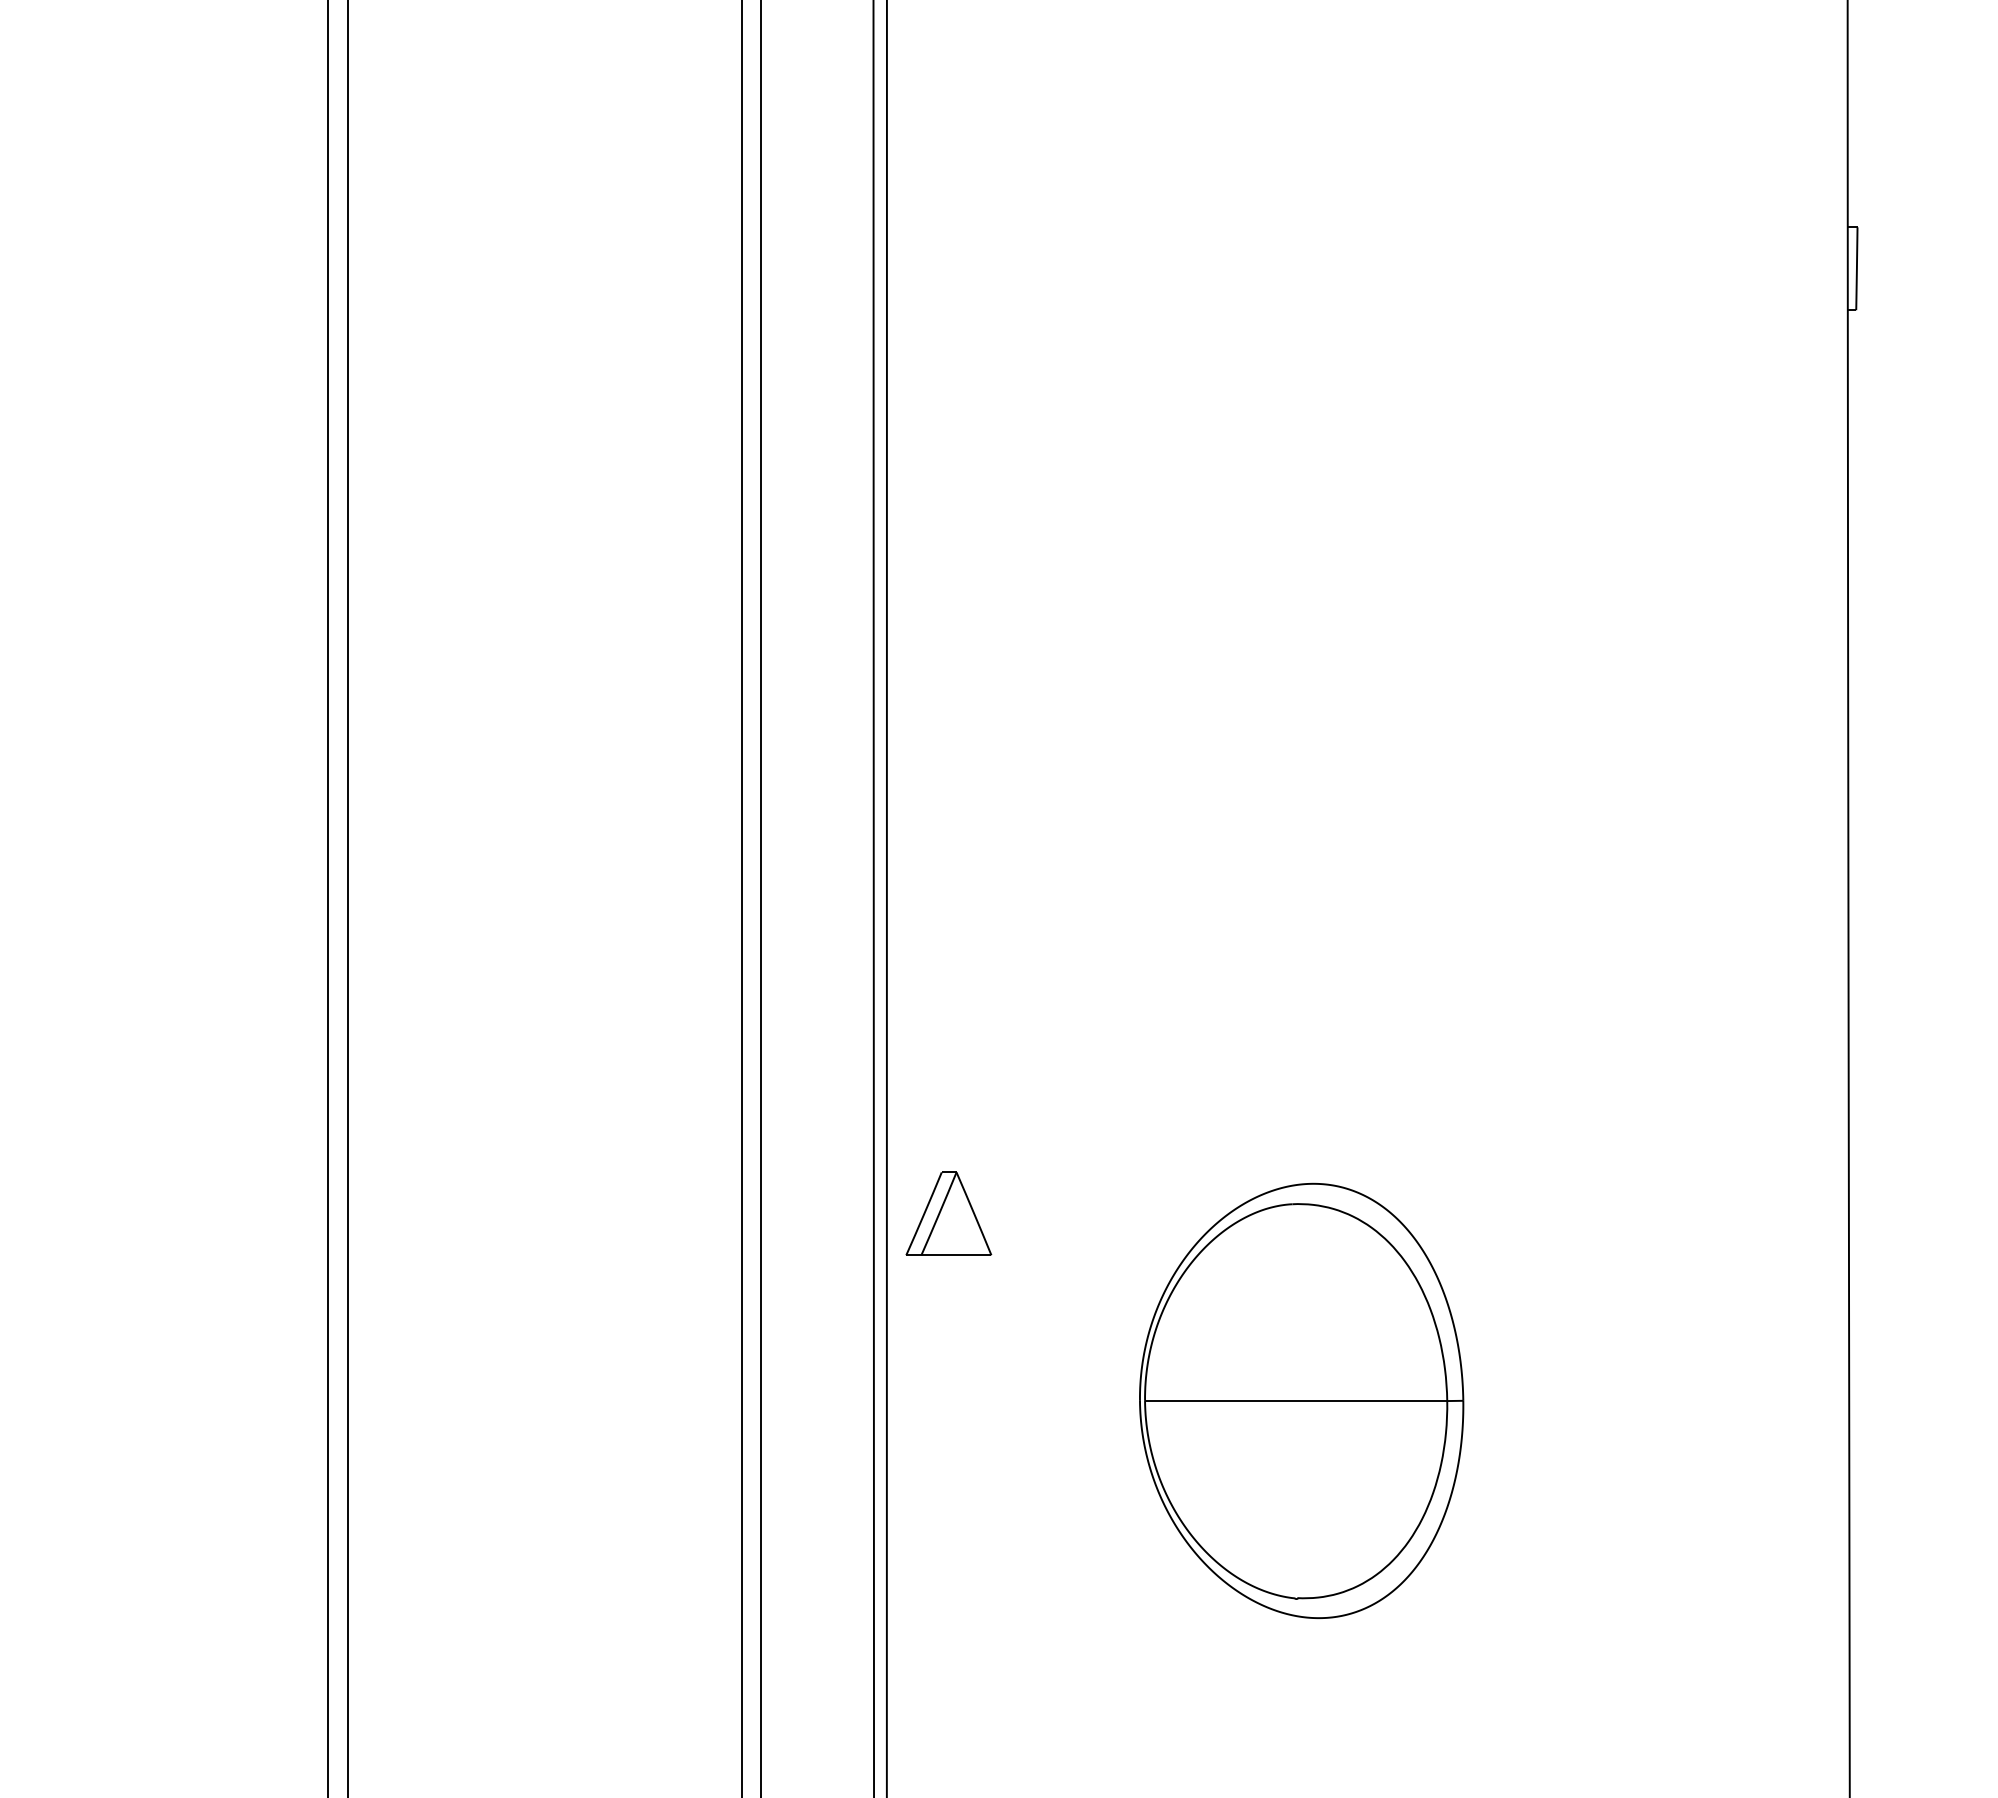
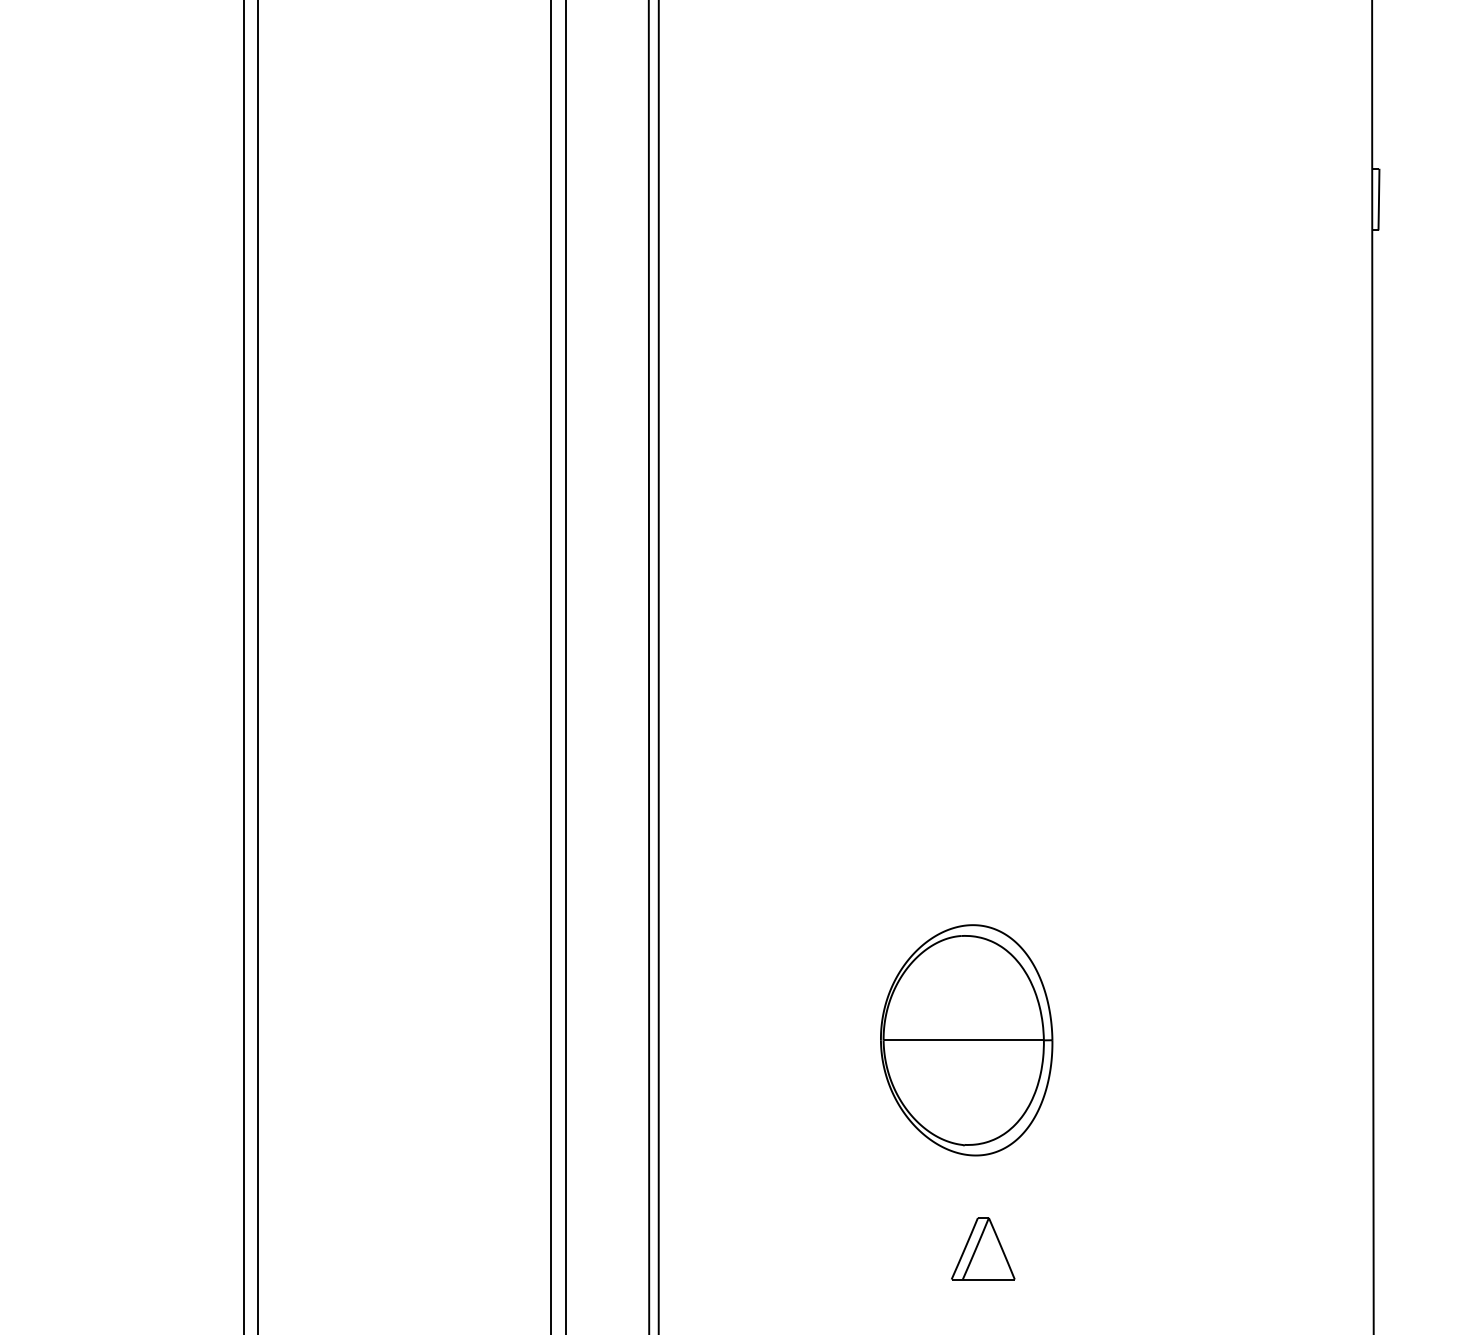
part: (948, 1213) -> (982, 1248), moved
part: (1301, 1401) -> (966, 1040), size x0.71

